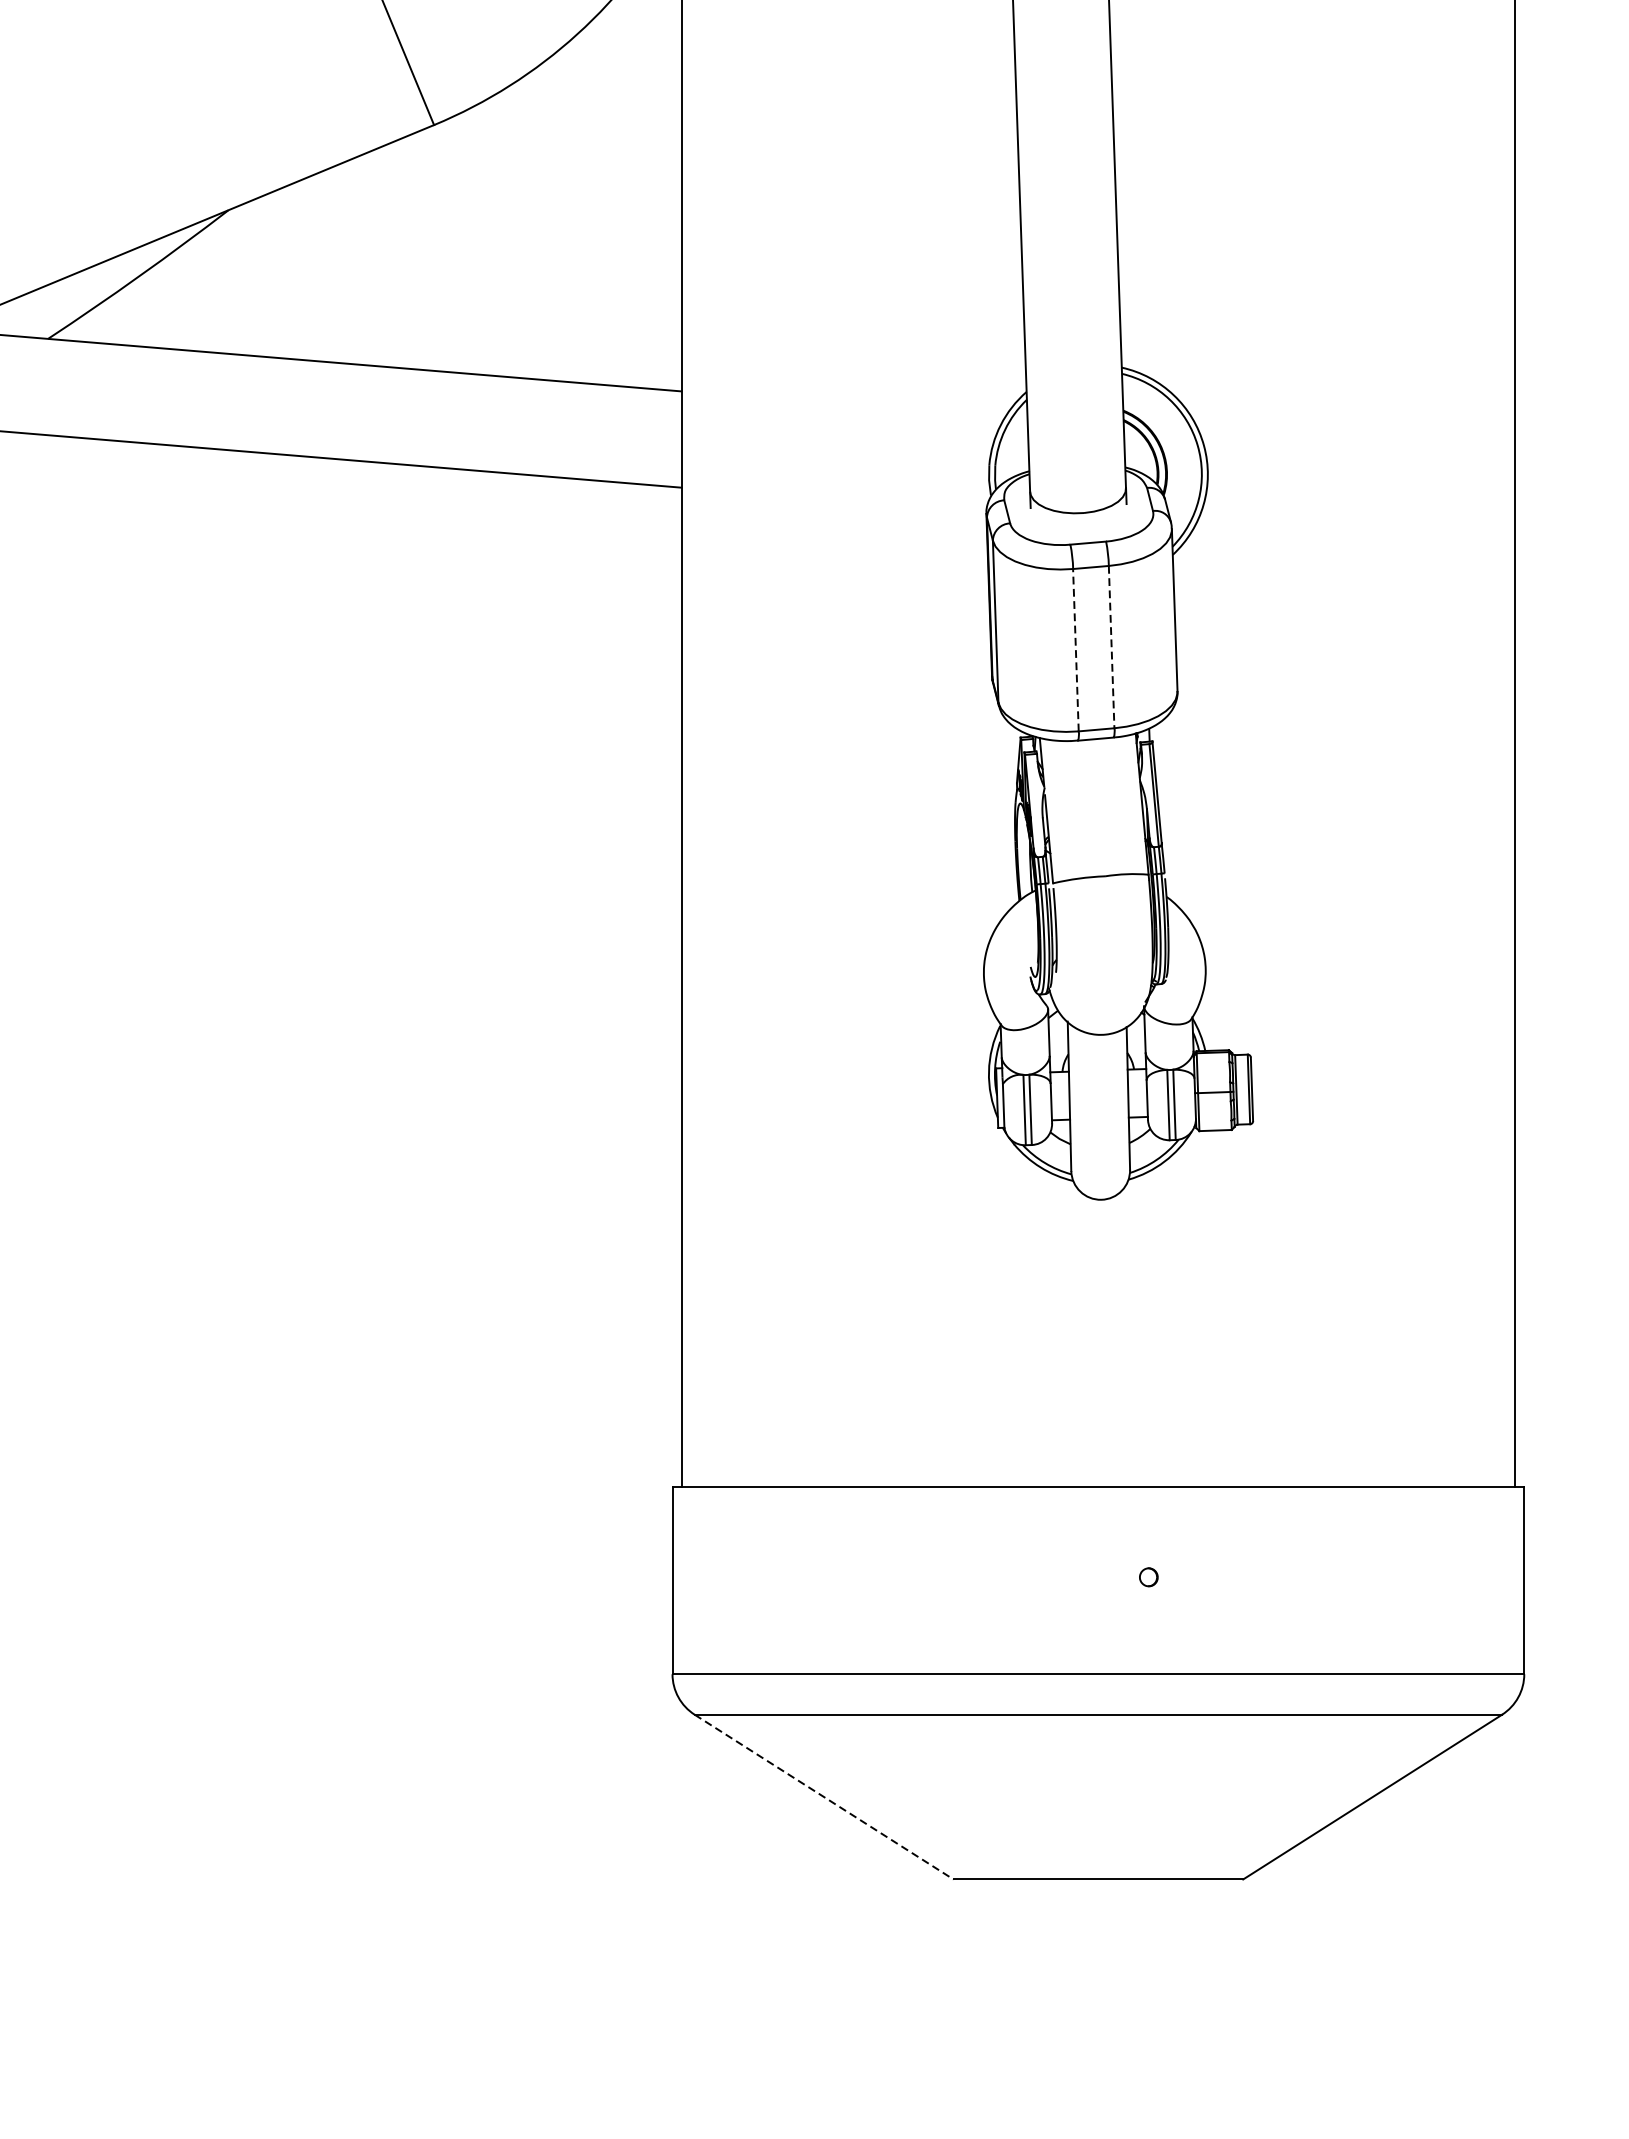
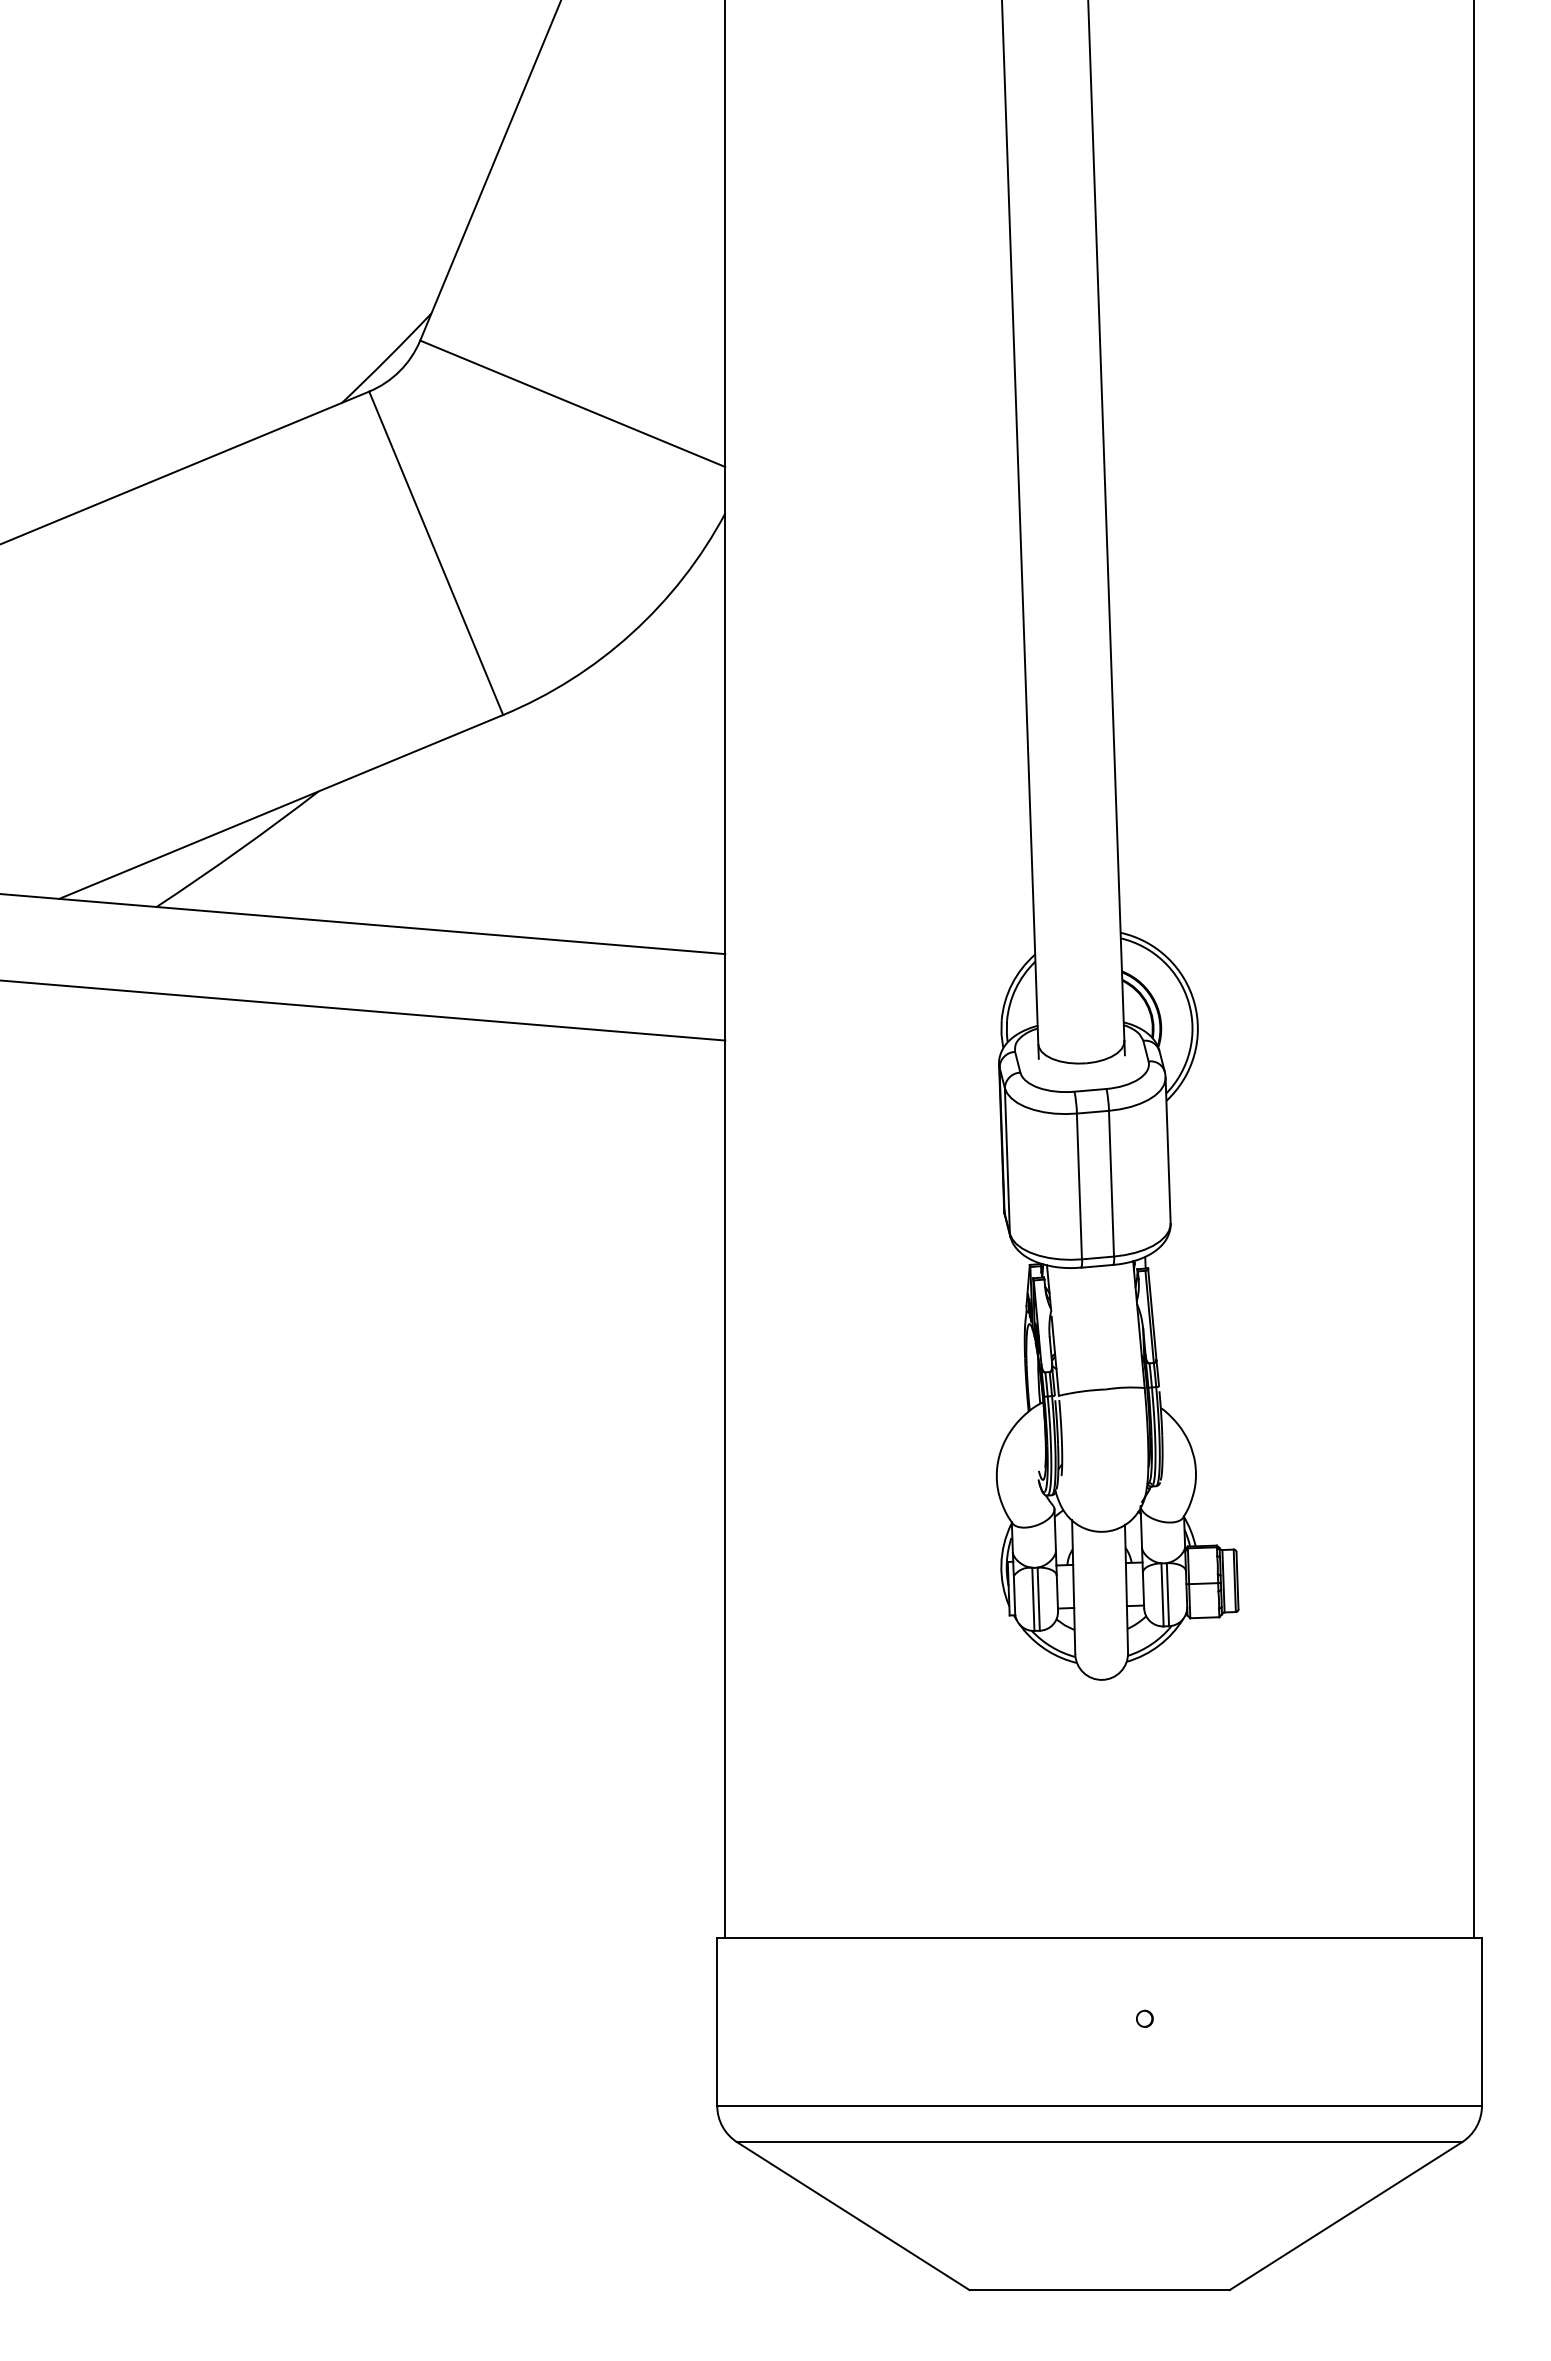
line: (1111, 646) -> (1111, 1183), dashed -> solid
line: (1075, 650) -> (1079, 1186), dashed -> solid
line: (824, 1797) -> (853, 2216), dashed -> solid

